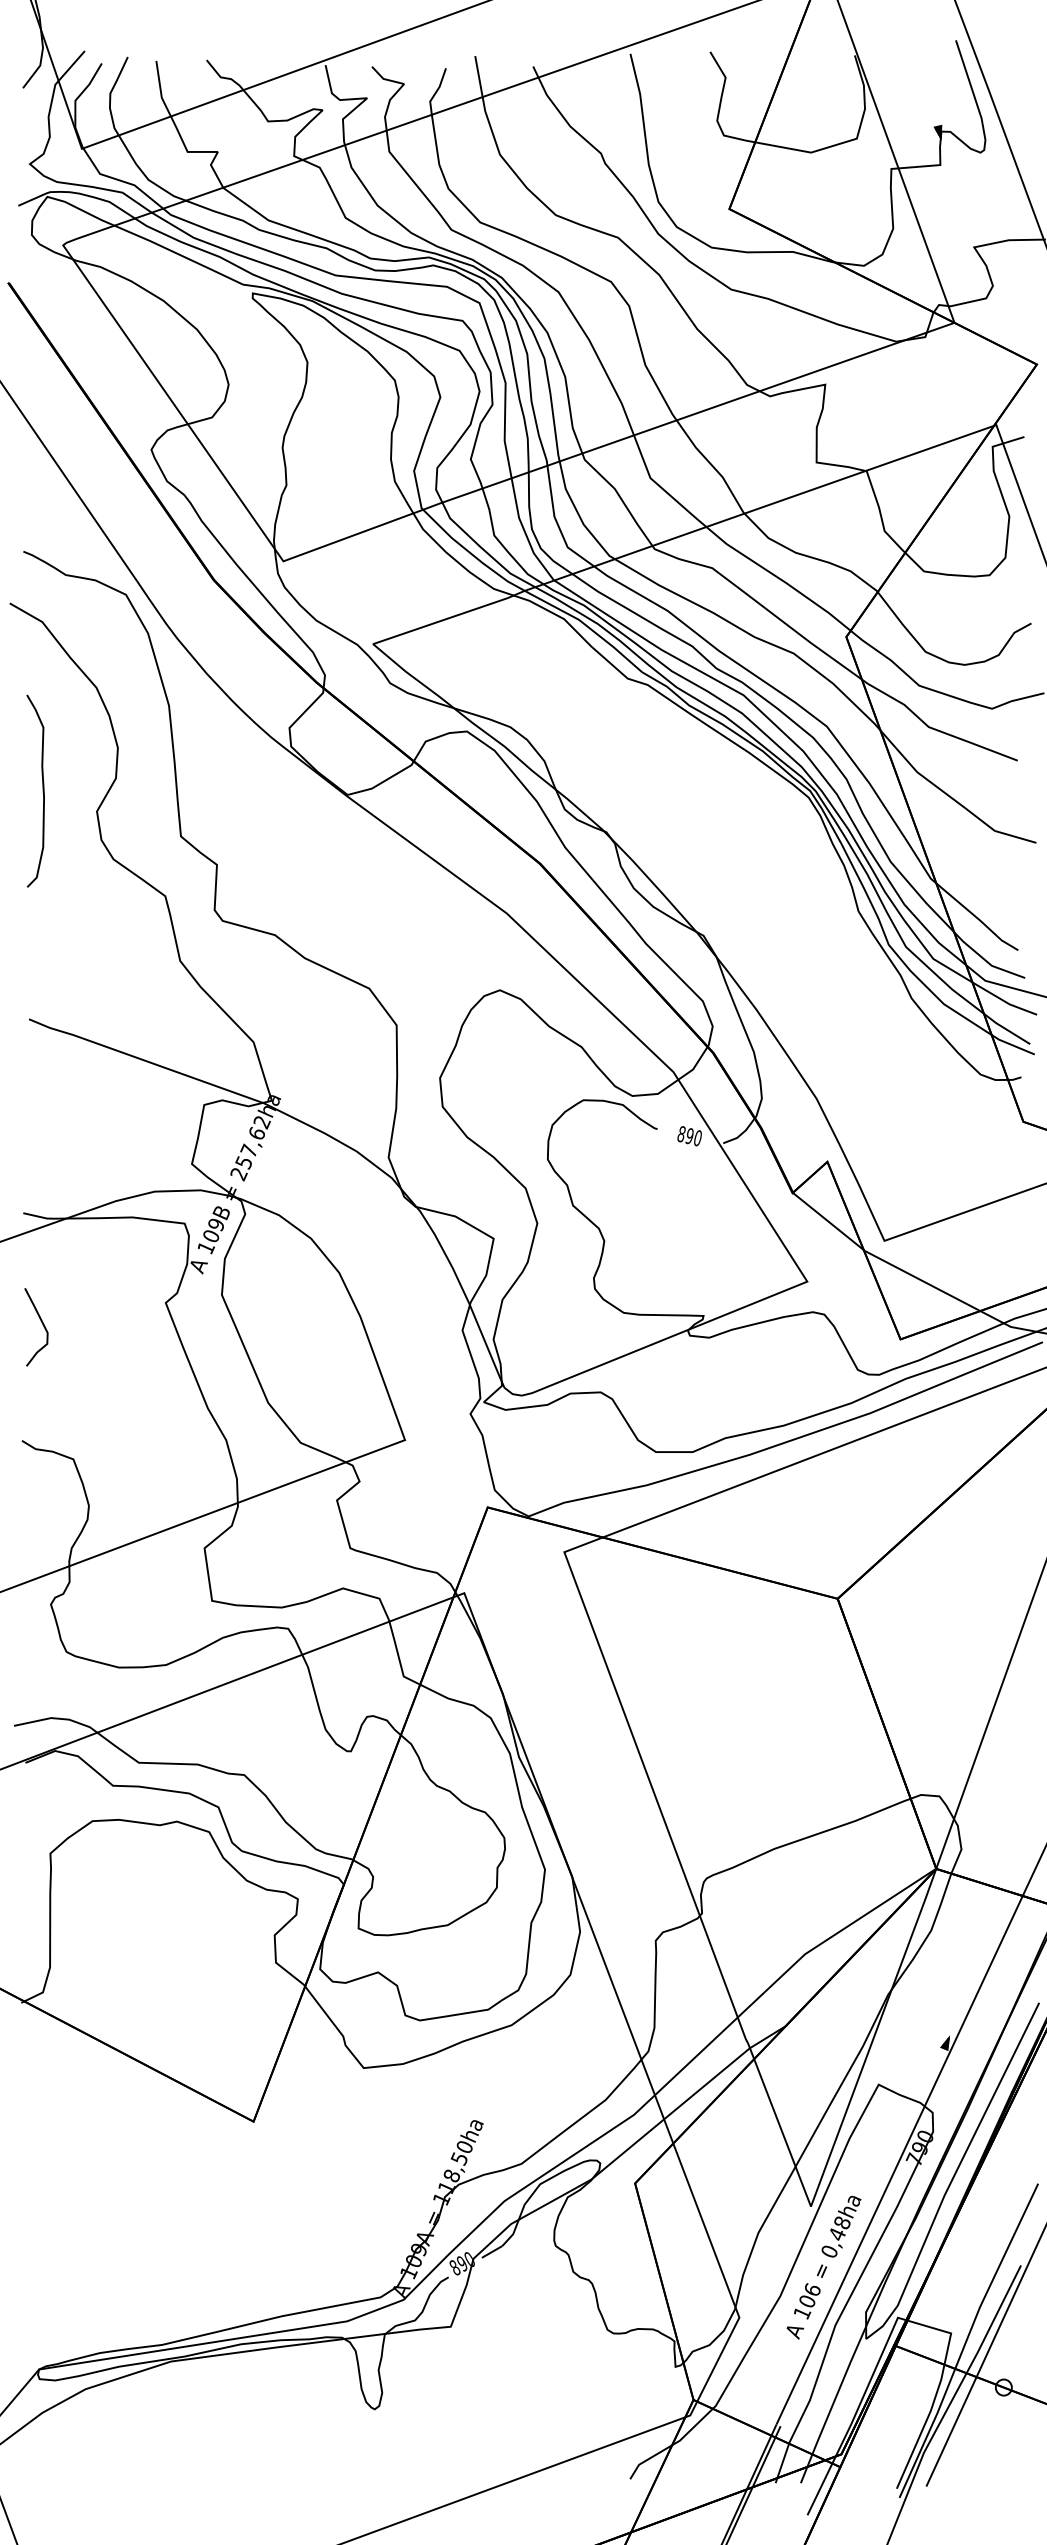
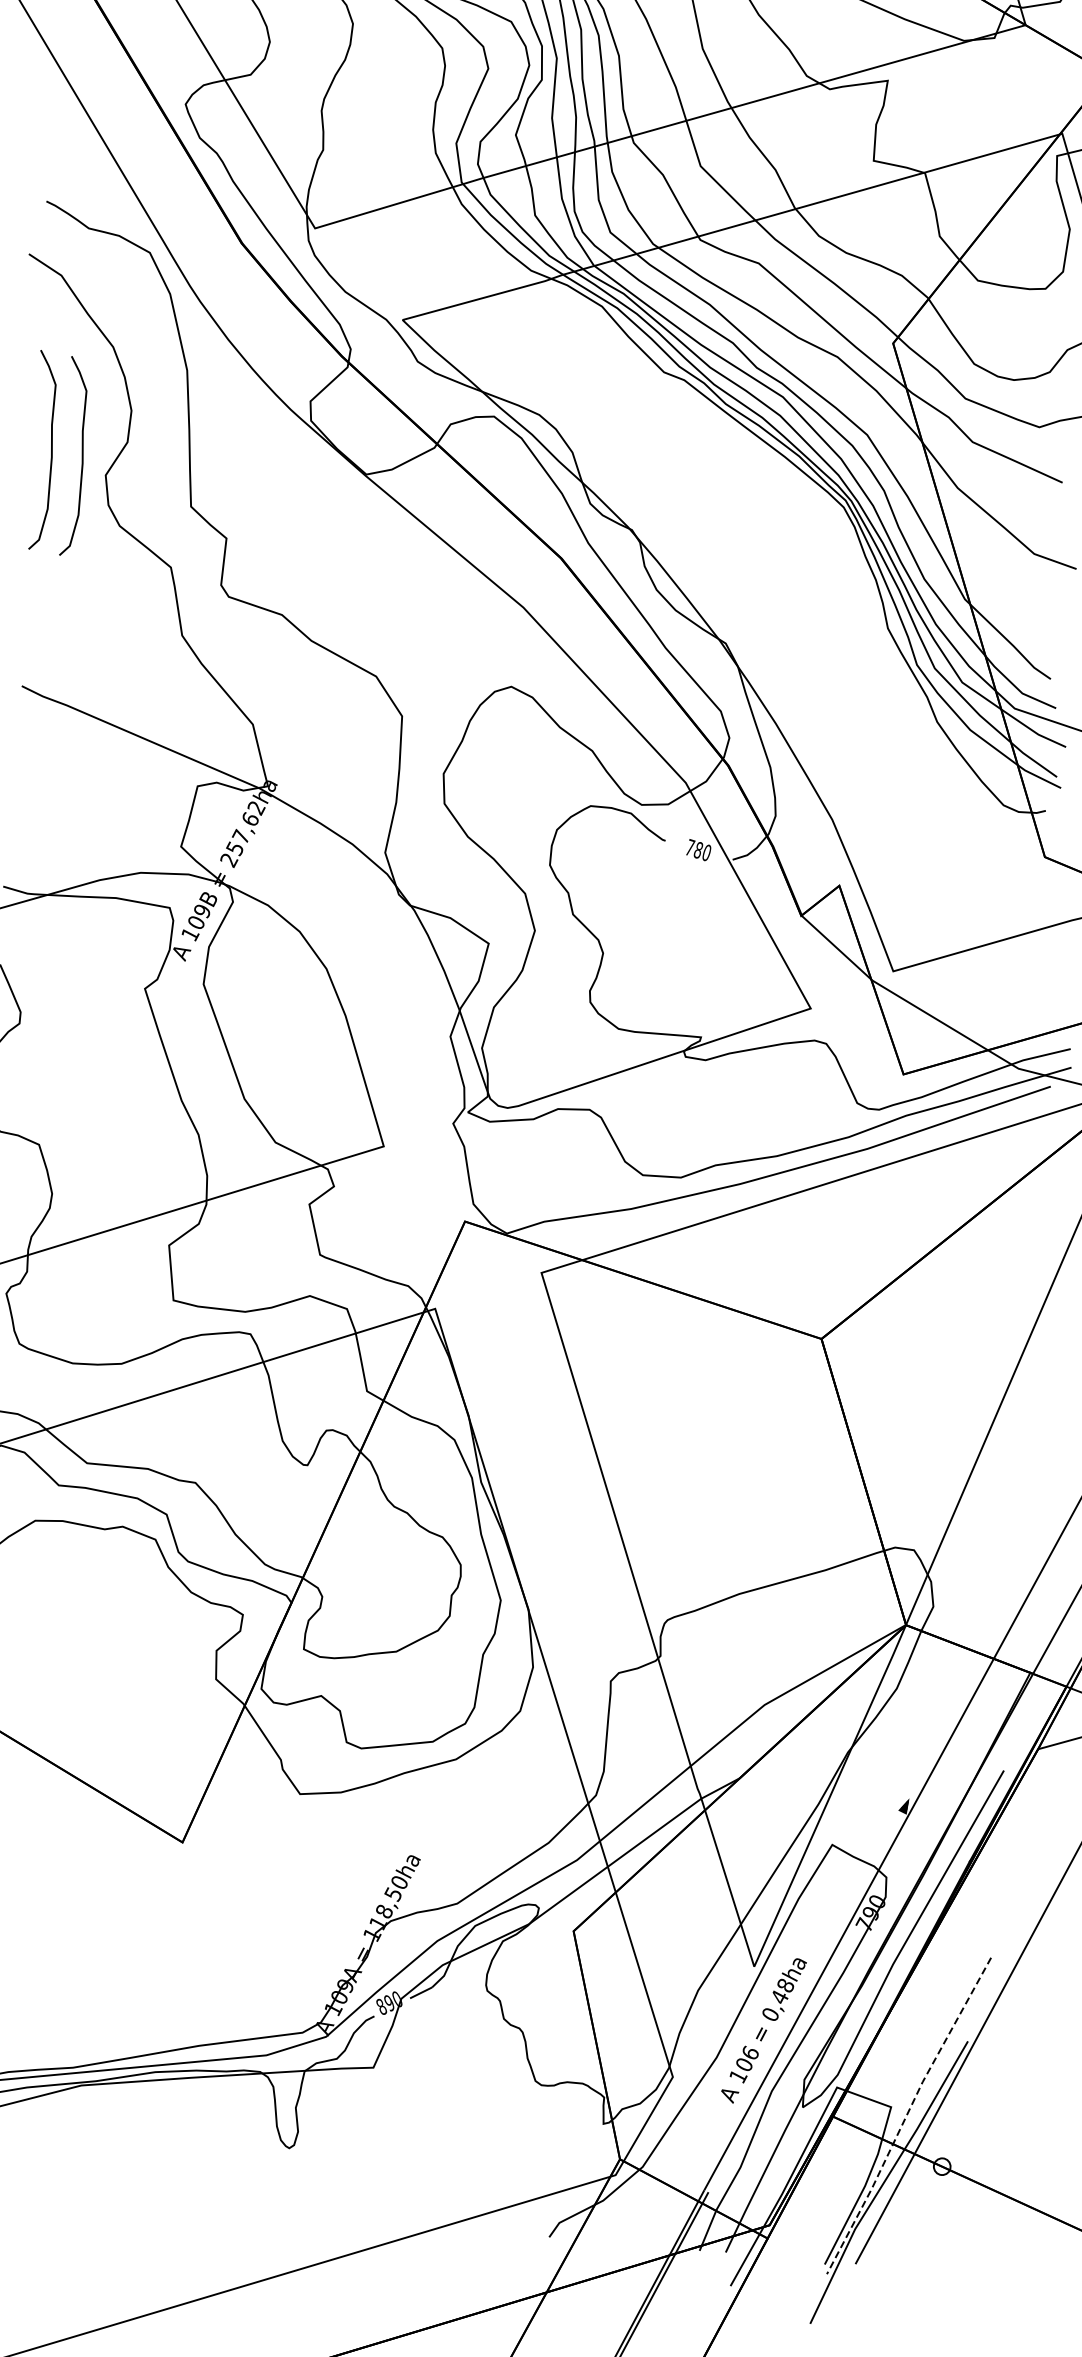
curve: (72, 794) -> (81, 456), added
text: (685, 1134) -> (694, 848), 890 -> 780
line: (966, 2340) -> (906, 2115), solid -> dashed

